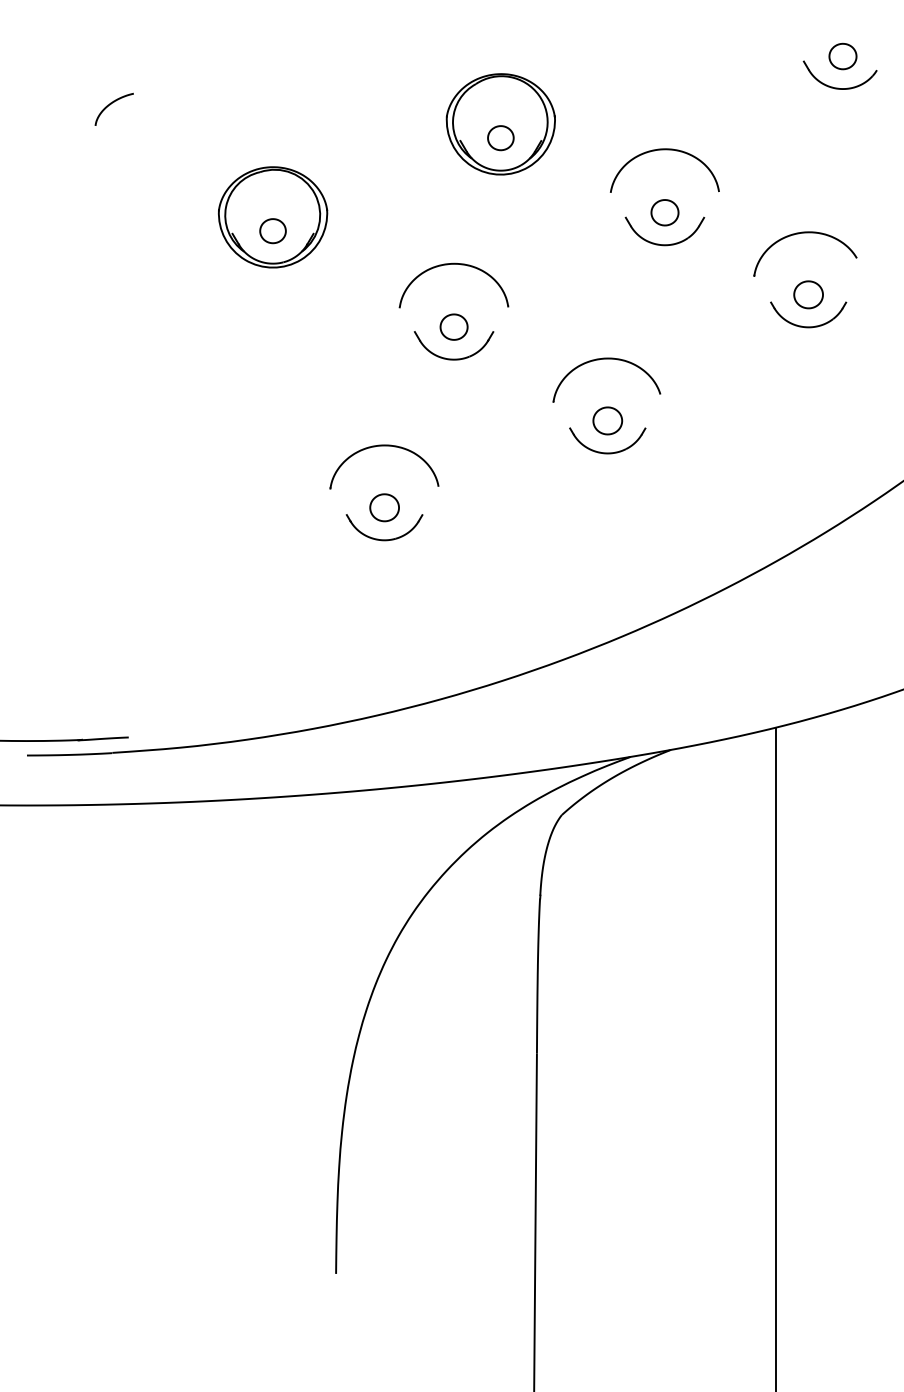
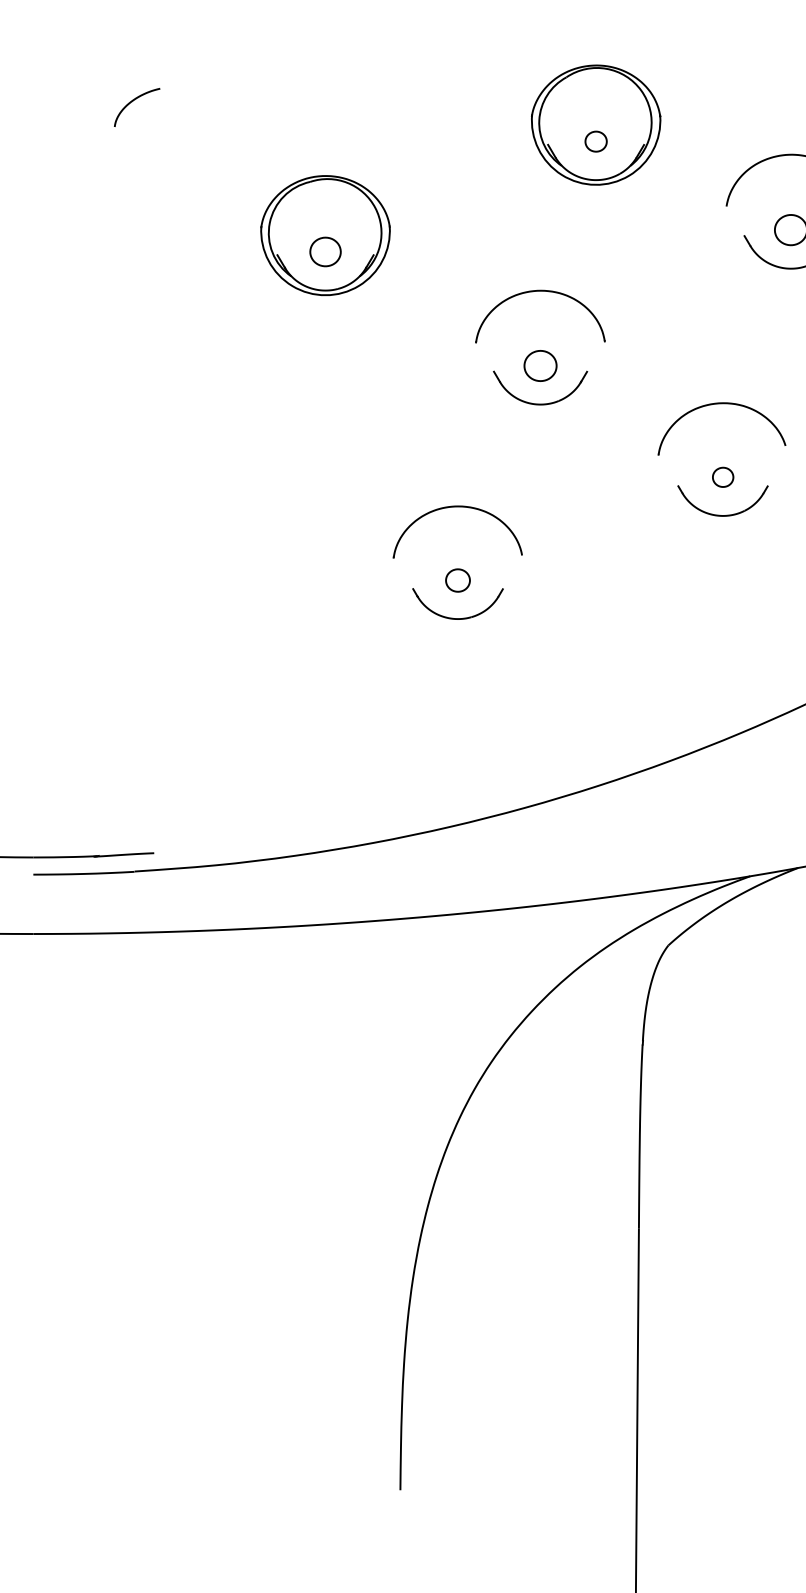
part: (500, 138) -> (595, 141), size x0.7
part: (607, 420) -> (722, 476), size x0.6
part: (384, 507) -> (457, 580), size x0.7

